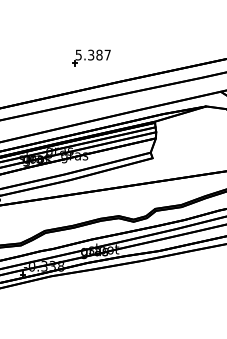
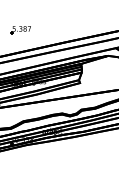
part: (90, 58) -> (20, 30), moved

